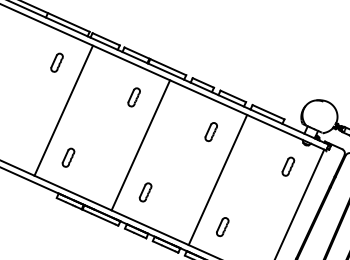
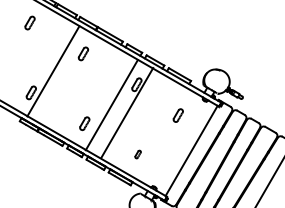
line: (63, 110) -> (53, 71), moved
line: (140, 145) -> (111, 105), moved
part: (287, 166) -> (177, 115), moved
line: (218, 180) -> (127, 113), moved
part: (221, 227) -> (137, 154), size x0.6

